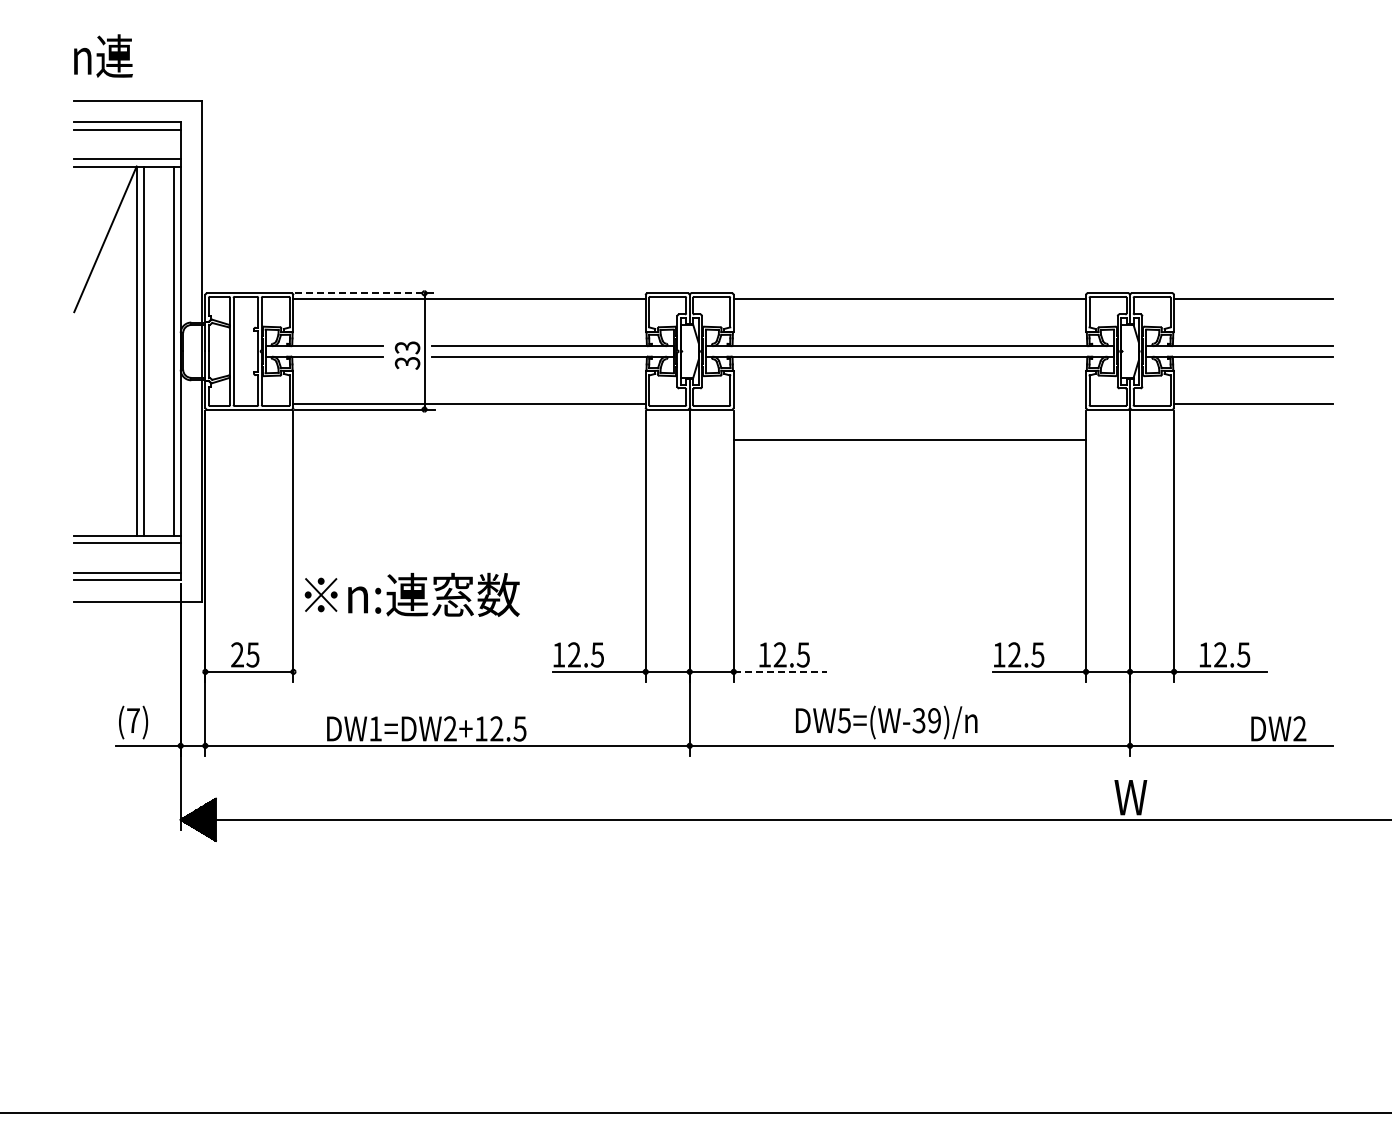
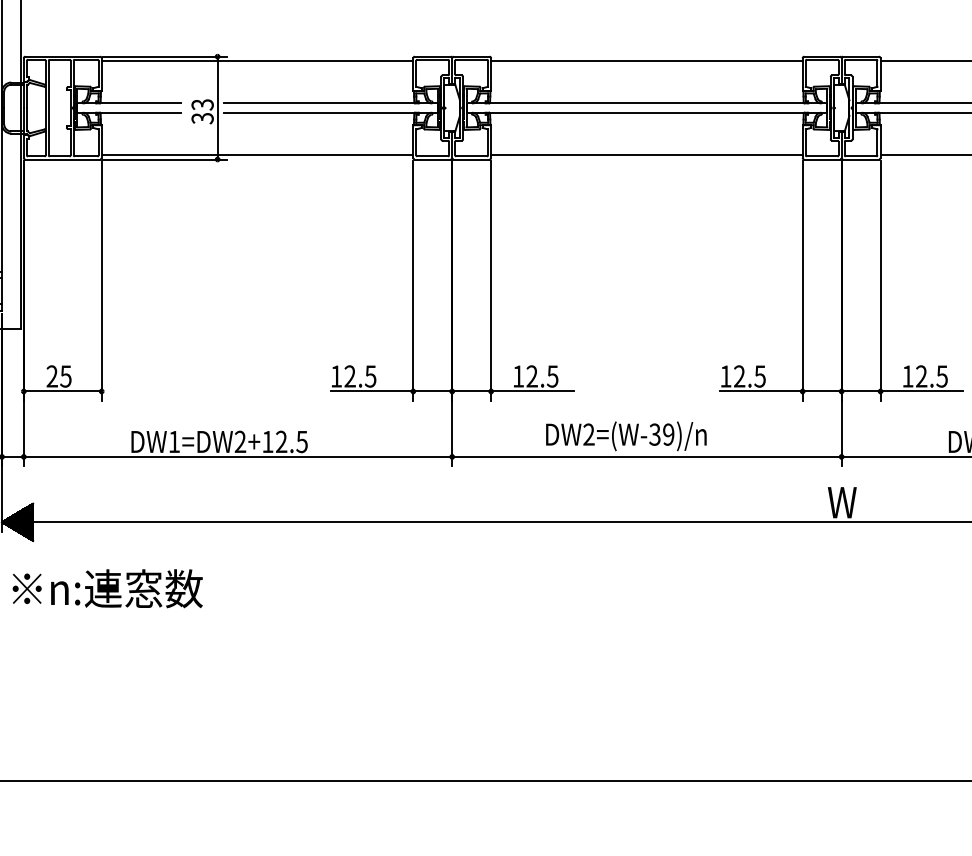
line: (365, 293) -> (165, 56), dashed -> solid
line: (909, 440) -> (646, 155), moved
text: (411, 594) -> (107, 588), moved
line: (780, 671) -> (532, 391), dashed -> solid
text: (843, 720) -> (588, 434), DW5=(W-39)/n -> DW2=(W-39)/n

